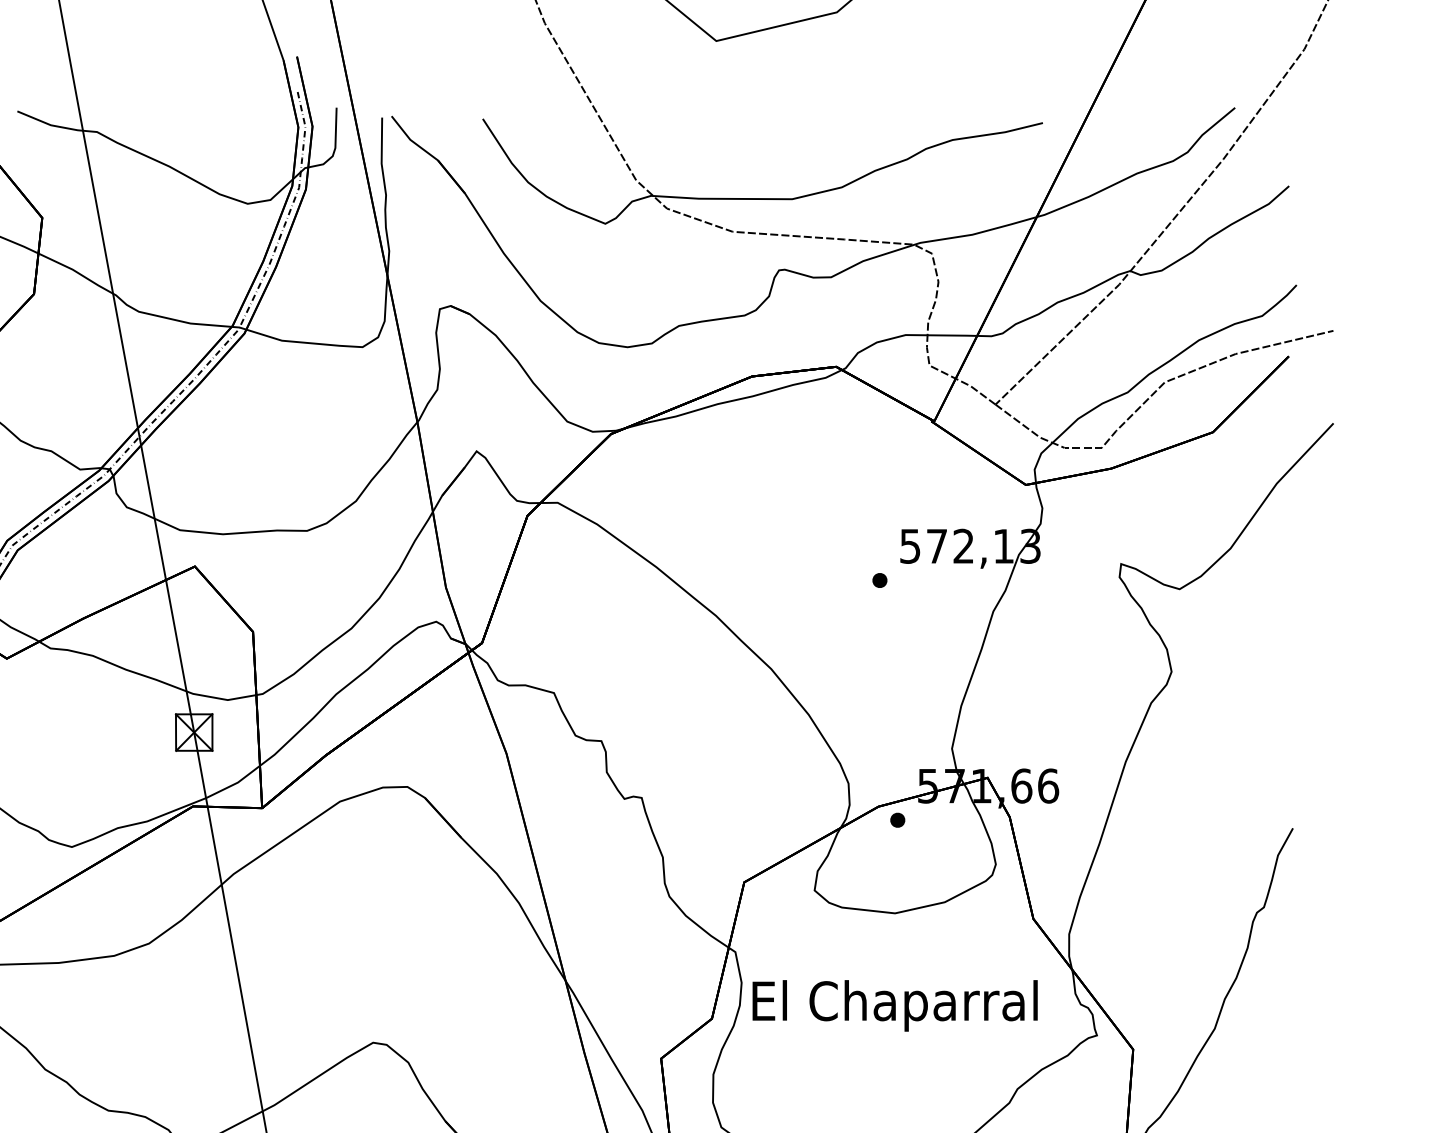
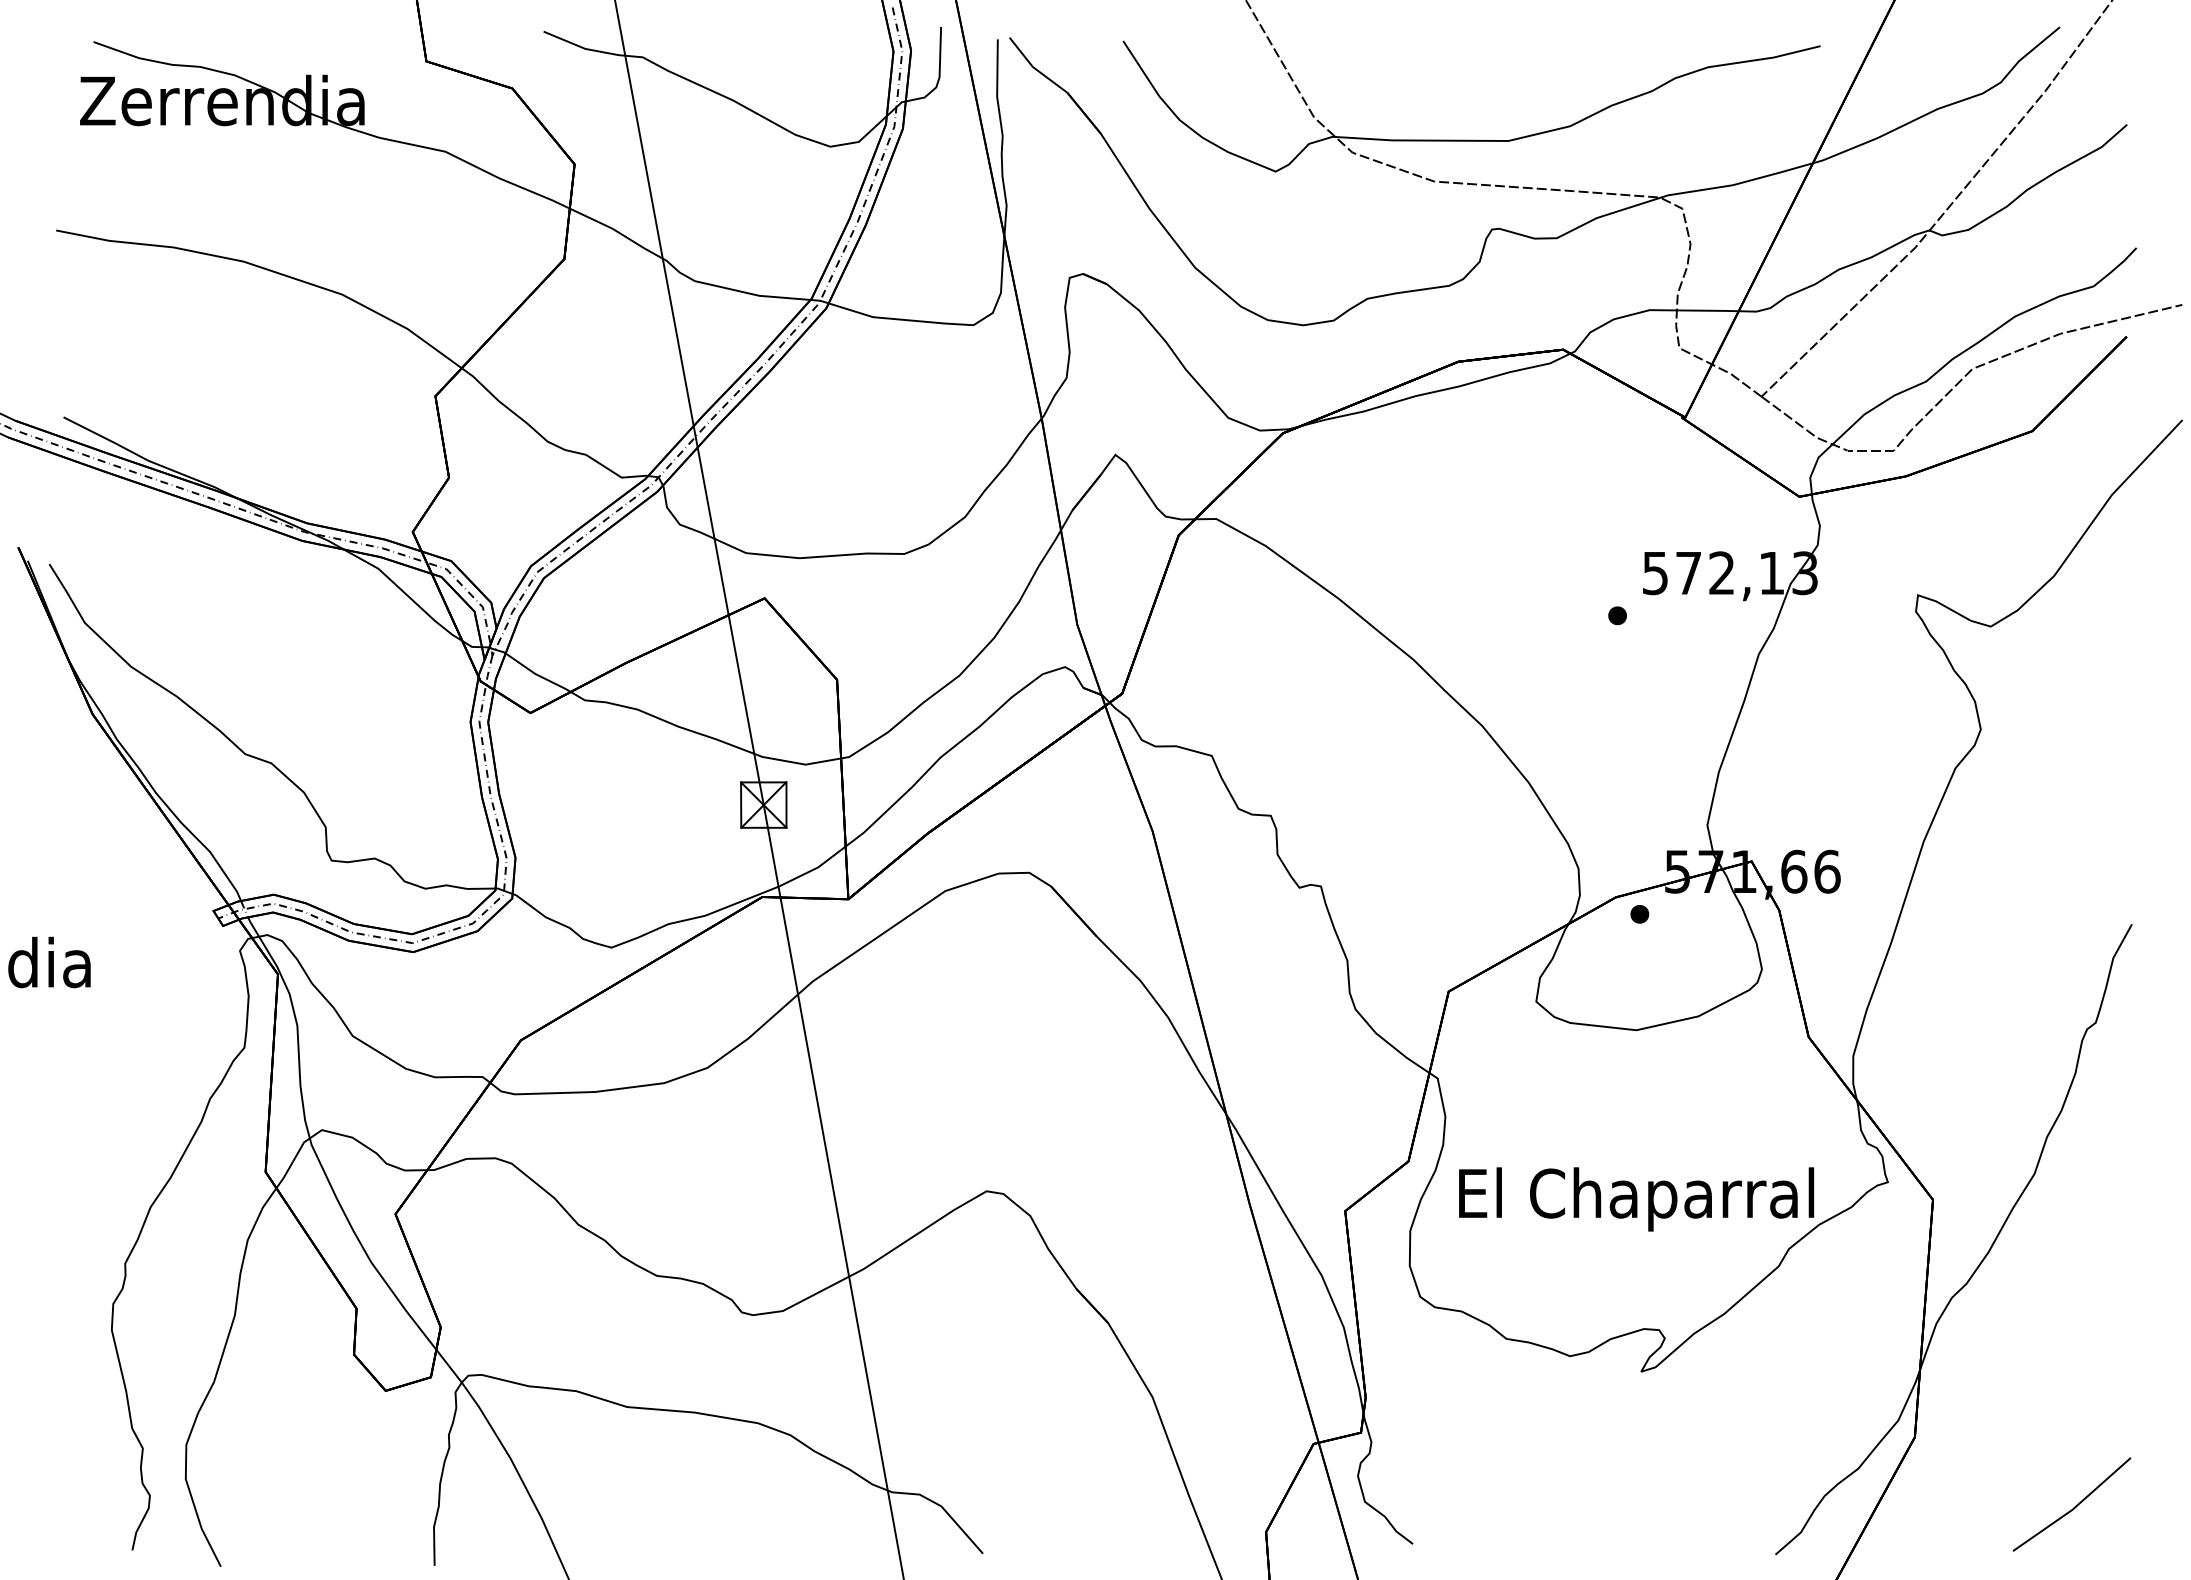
text: (895, 1005) -> (1636, 1199), moved

